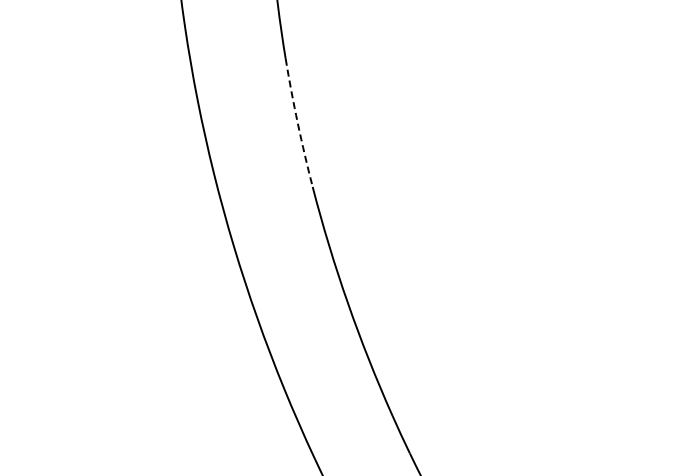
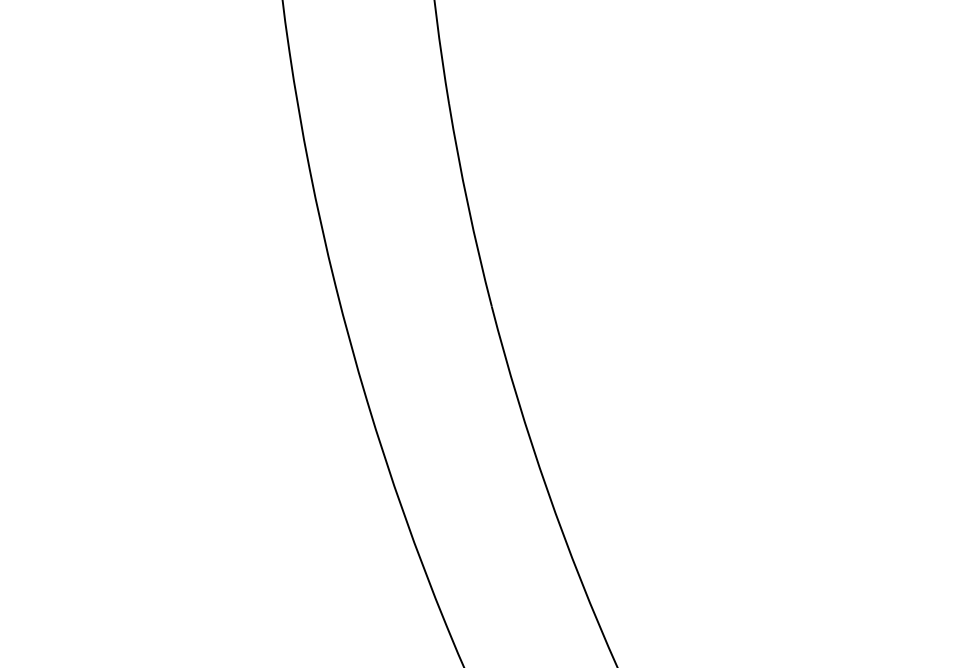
arc: (297, 123) -> (467, 206), dashed -> solid

